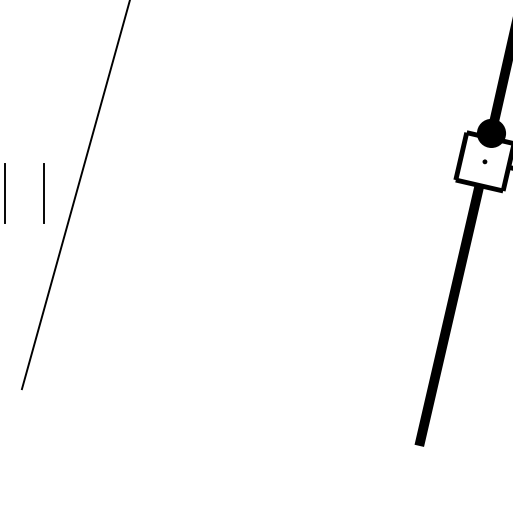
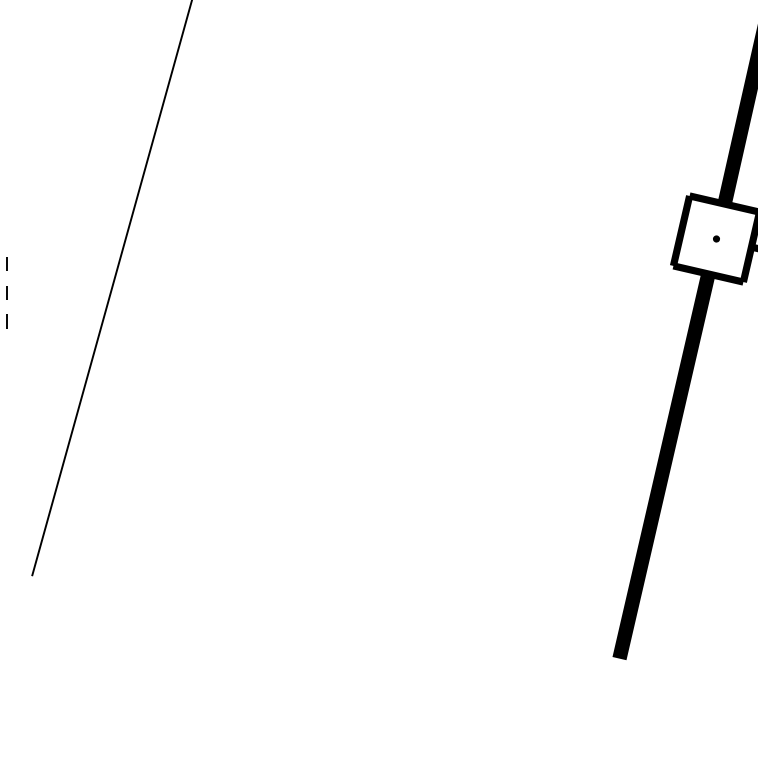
fill: (491, 133) -> (726, 197), removed
line: (4, 192) -> (6, 284), solid -> dashed
line: (43, 193) -> (64, 285), removed

